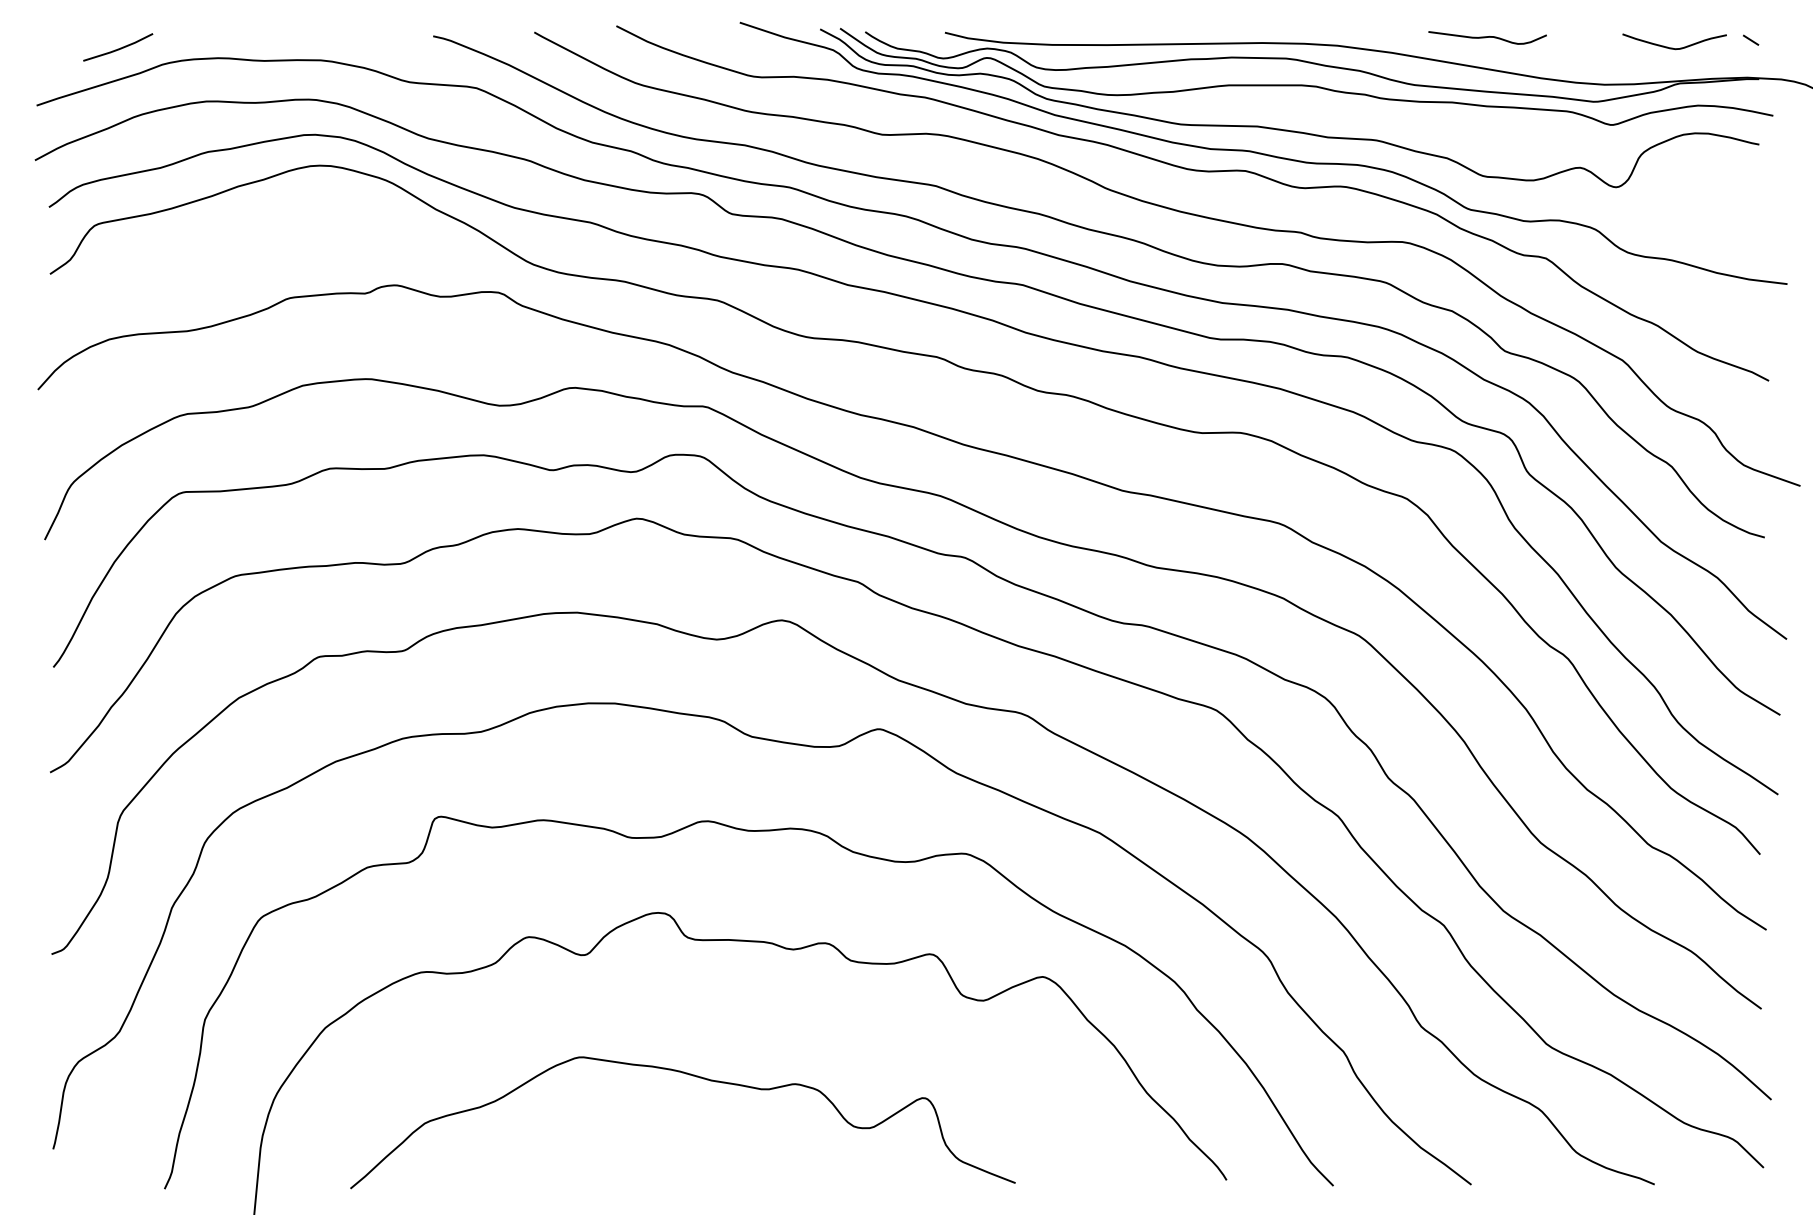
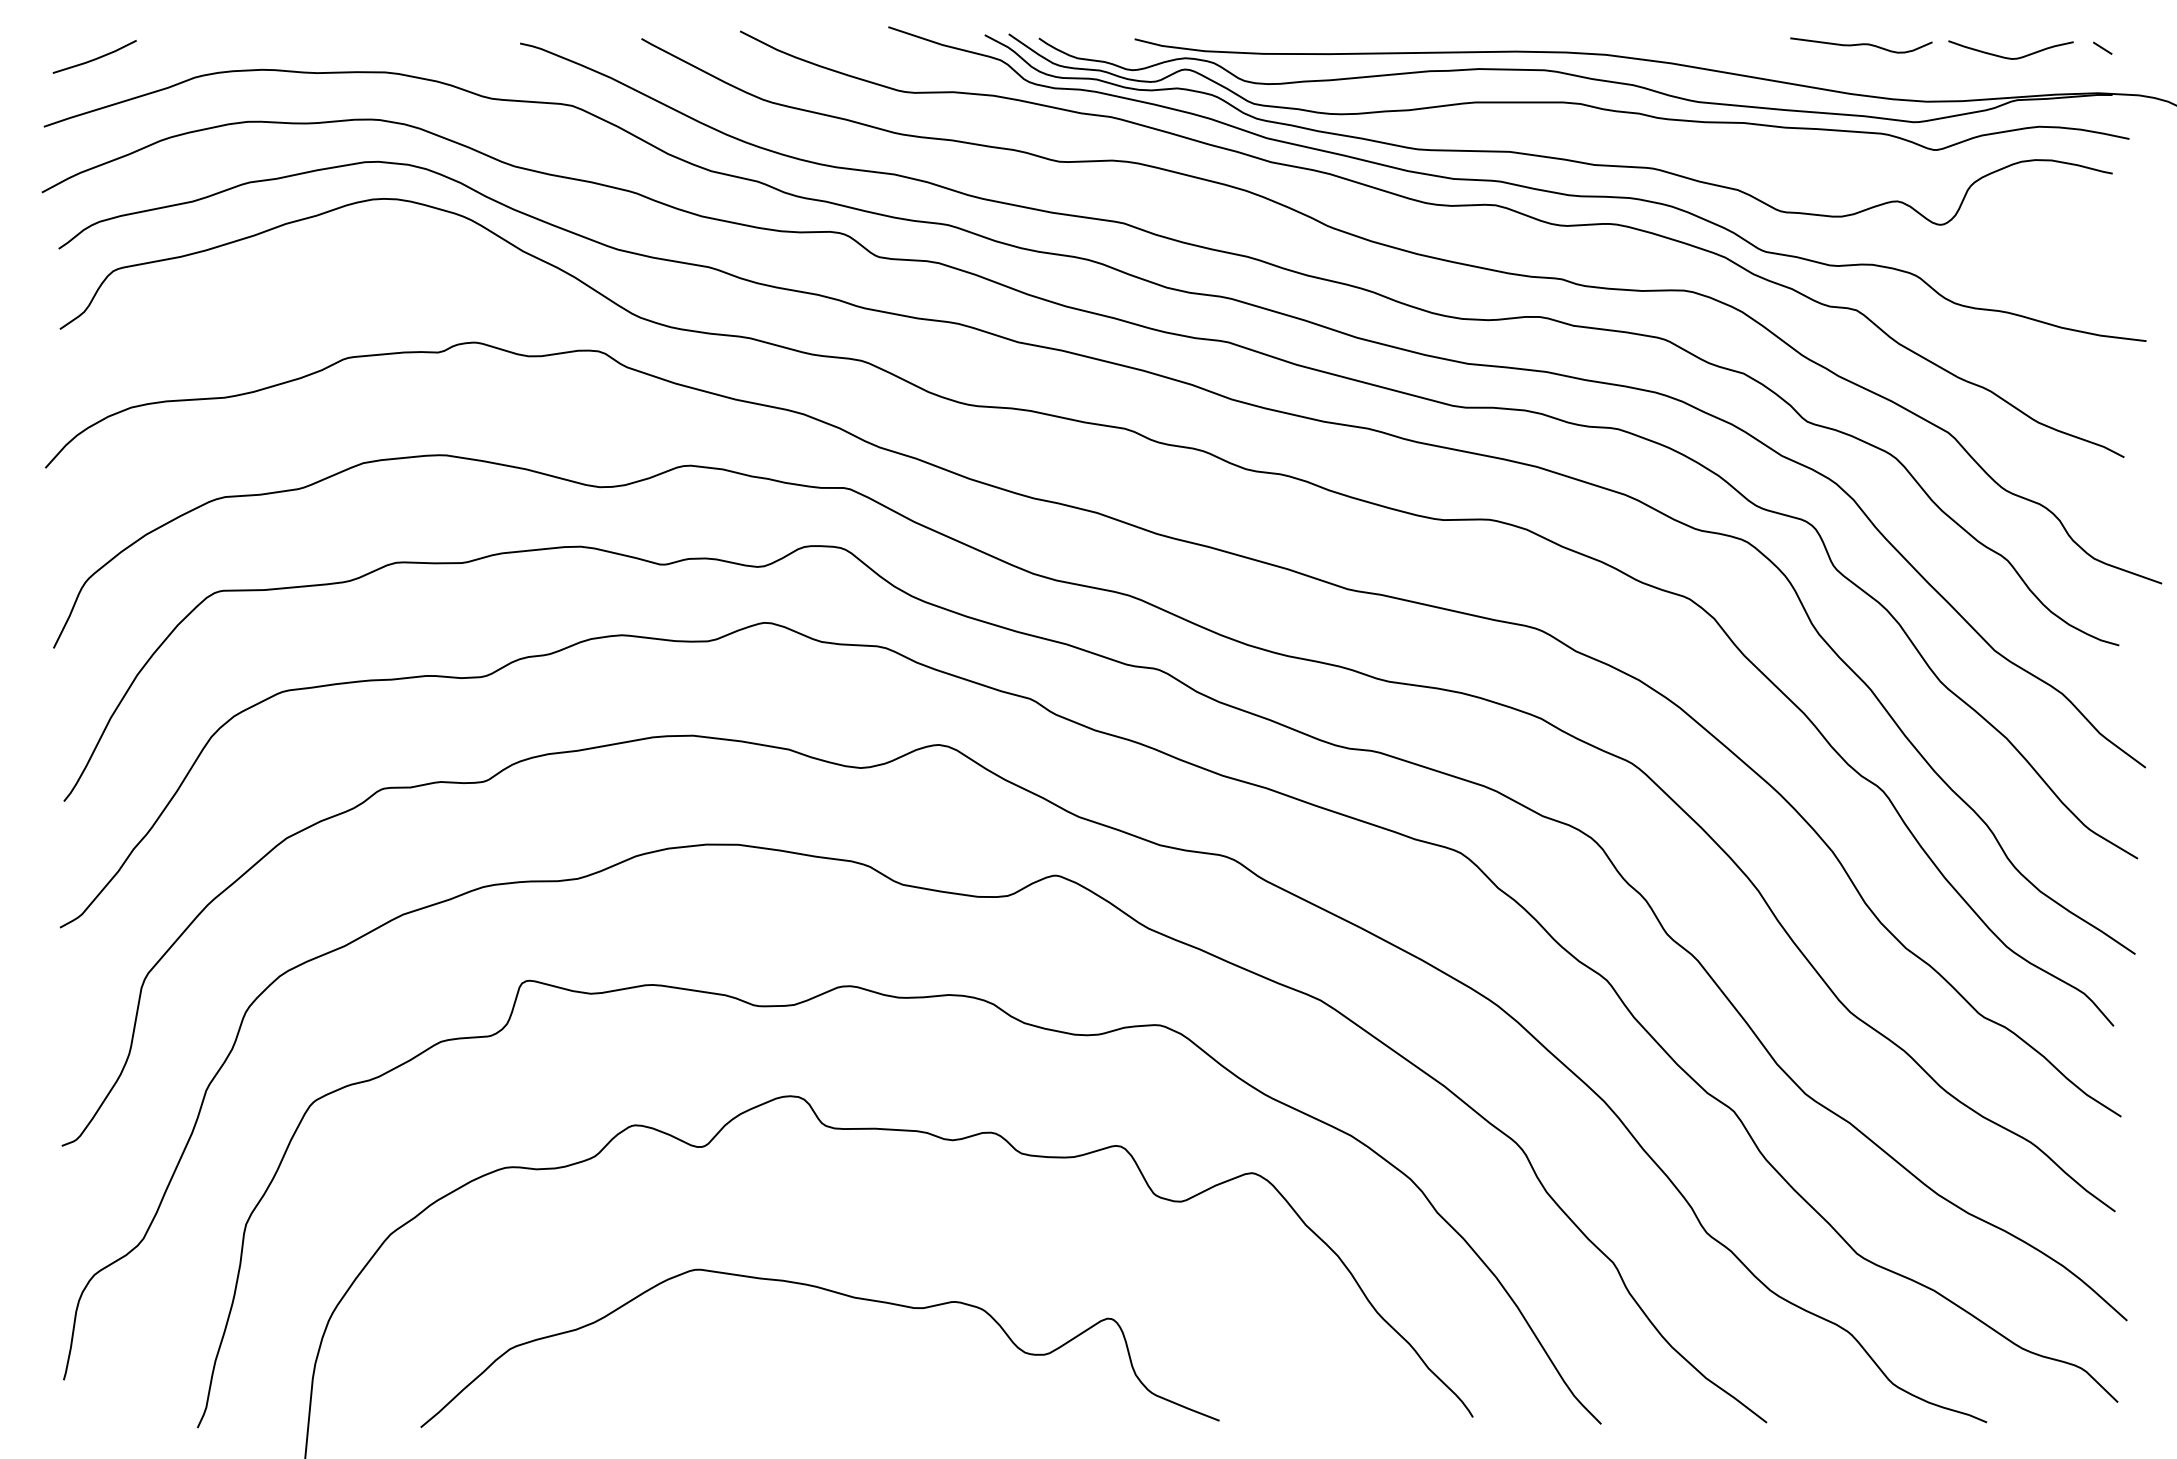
curve: (1487, 37) -> (1861, 45), moved
line: (117, 48) -> (94, 58), moved

